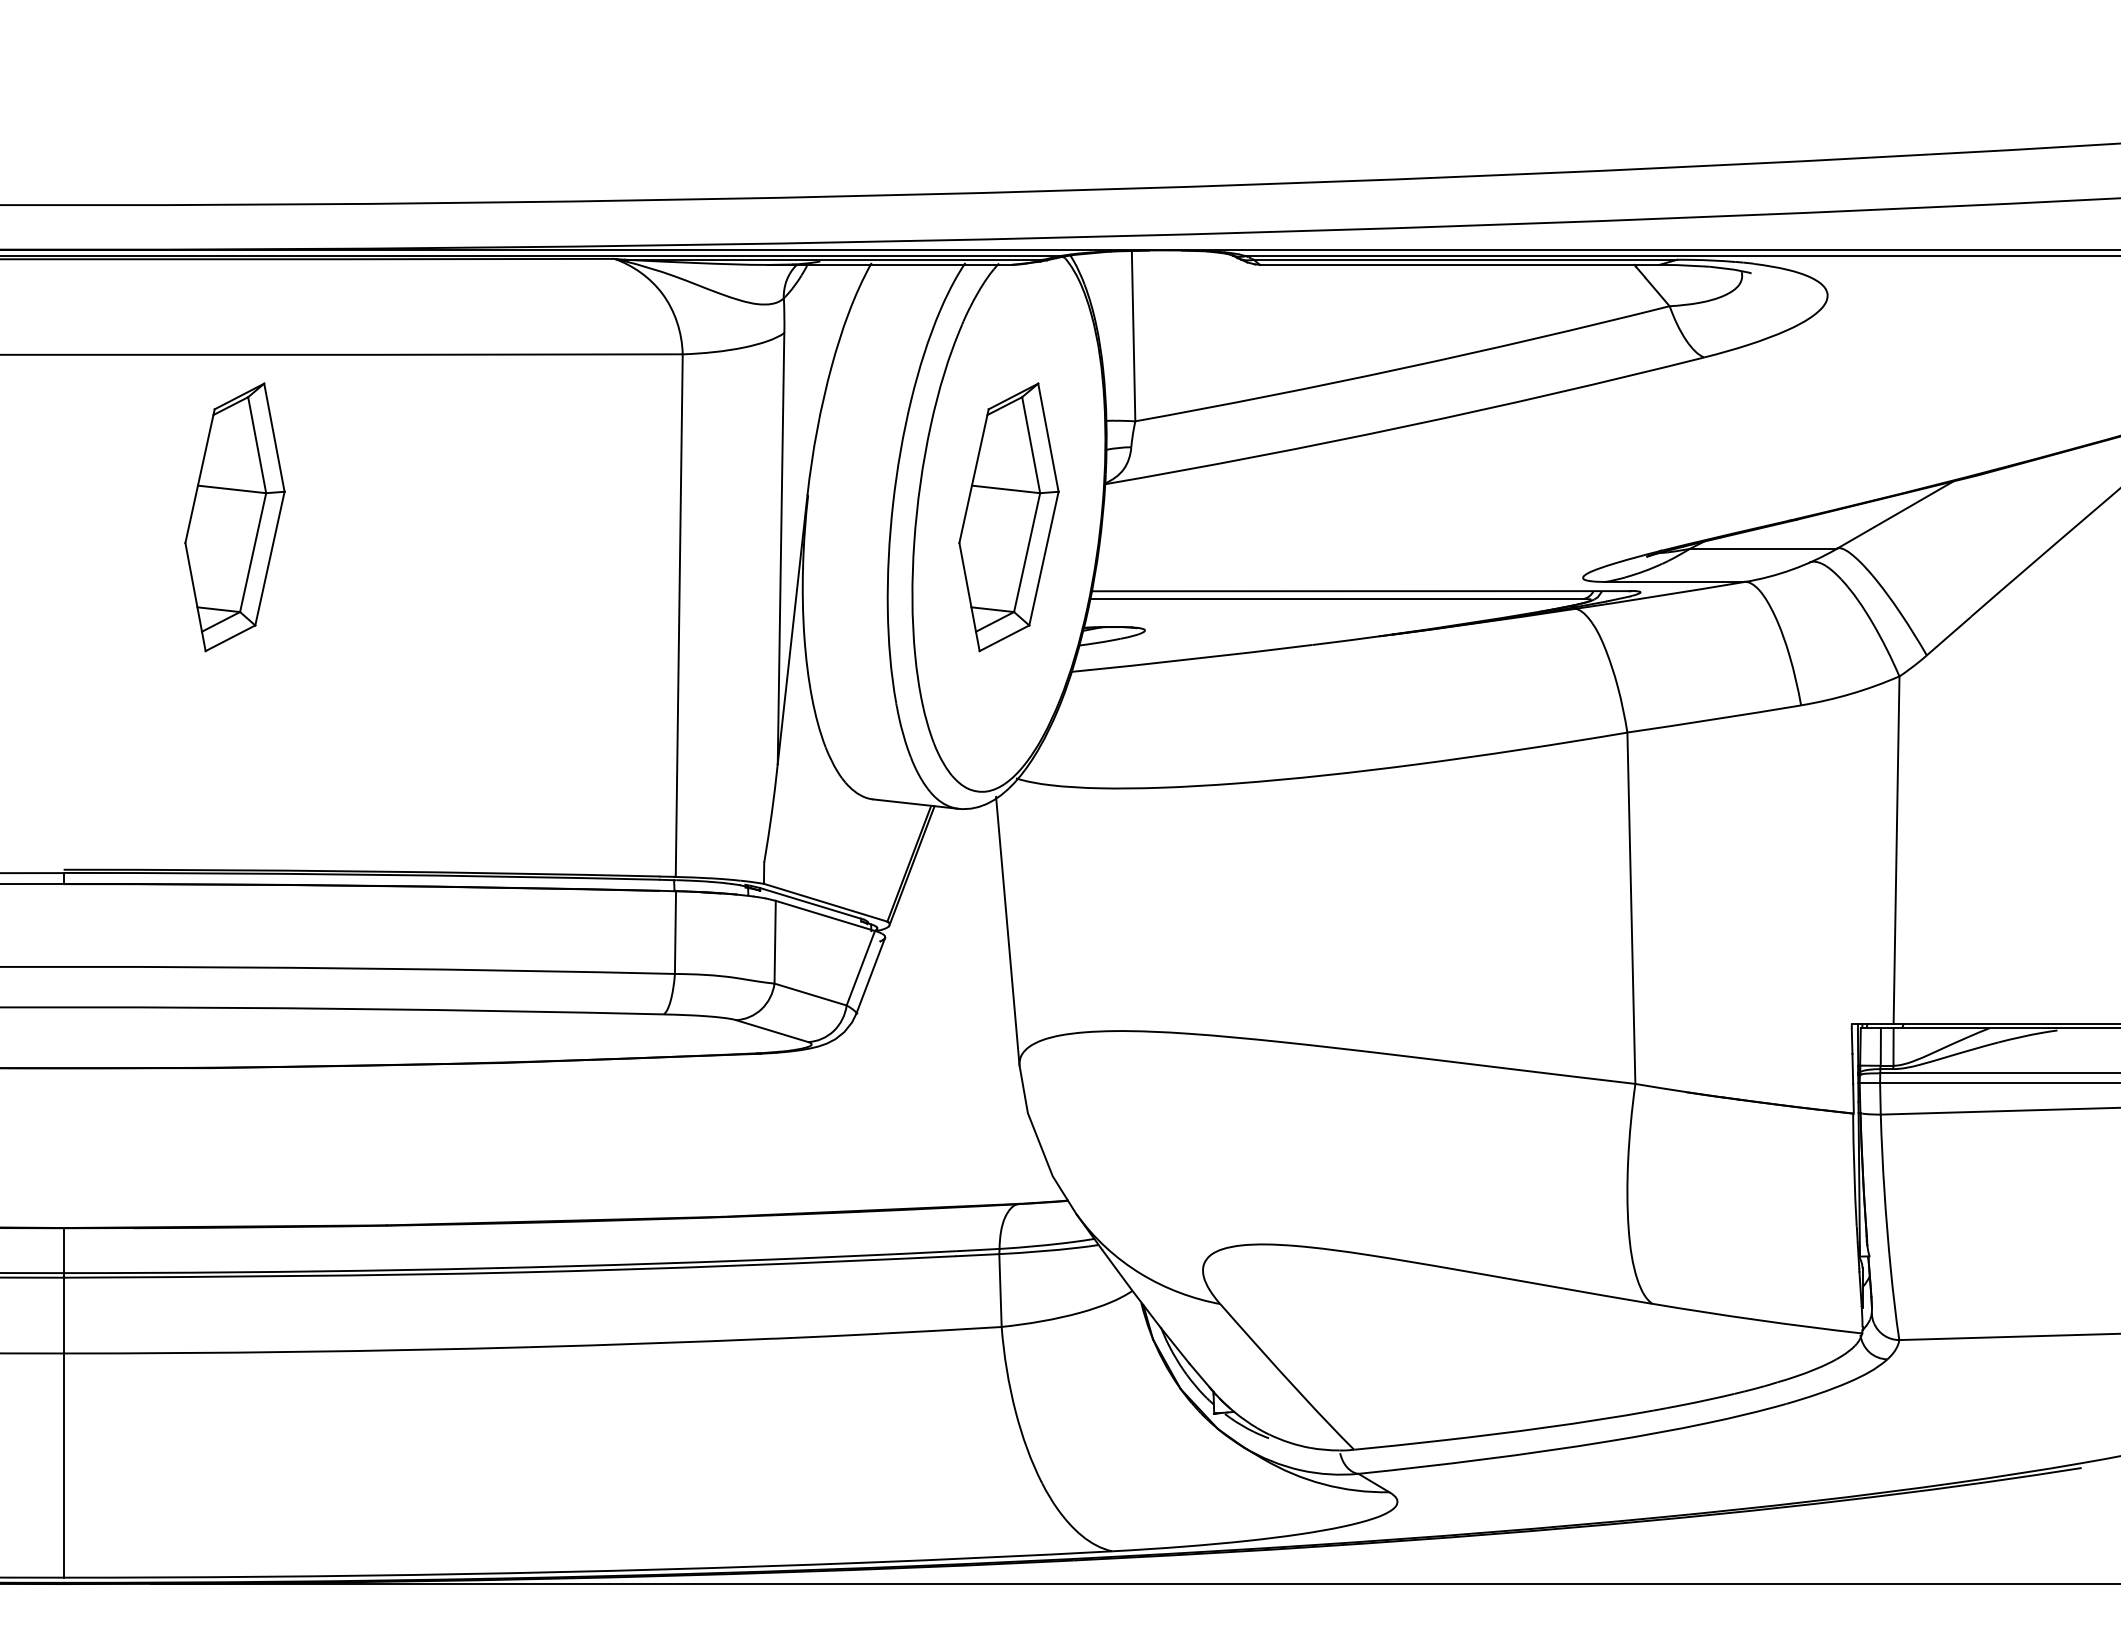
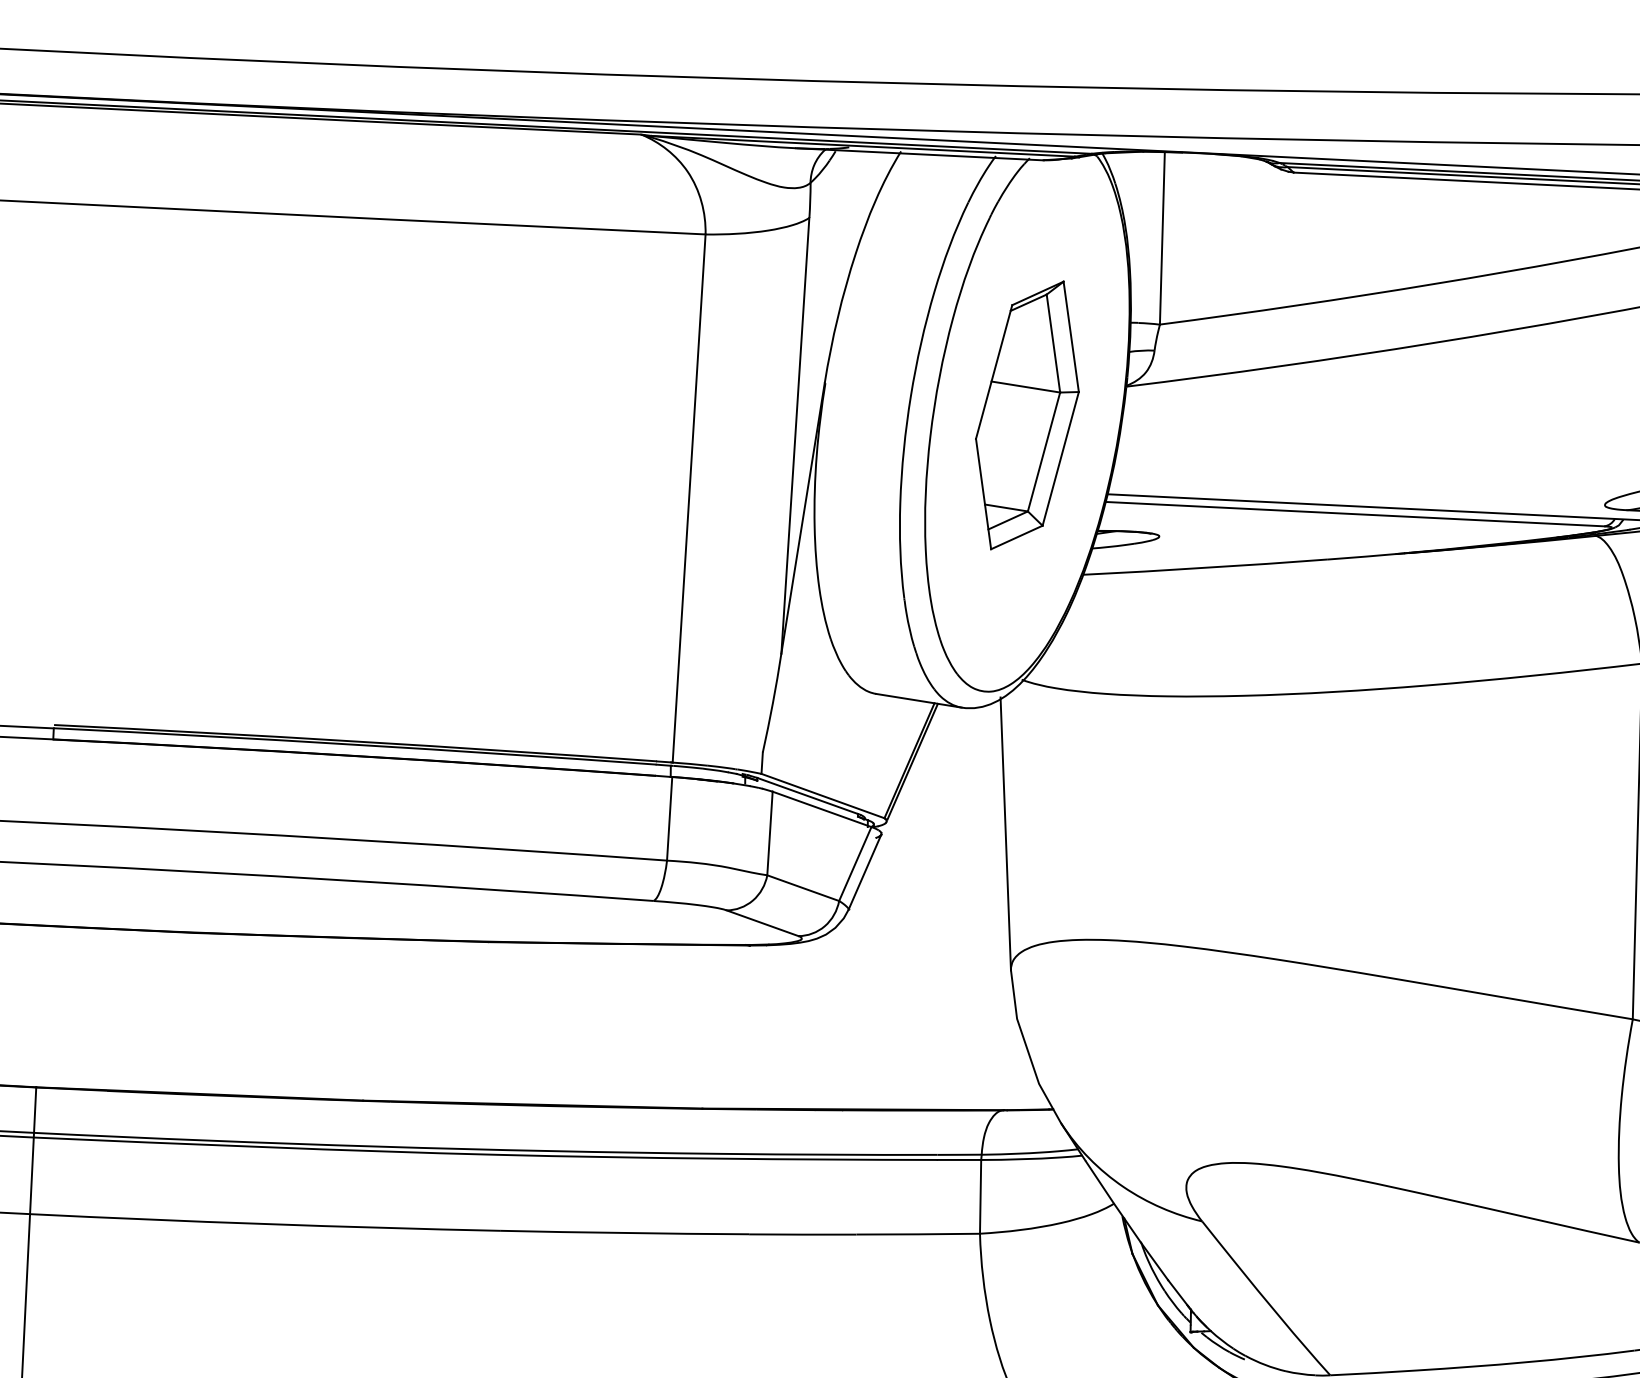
part: (234, 517) -> (244, 377), removed

